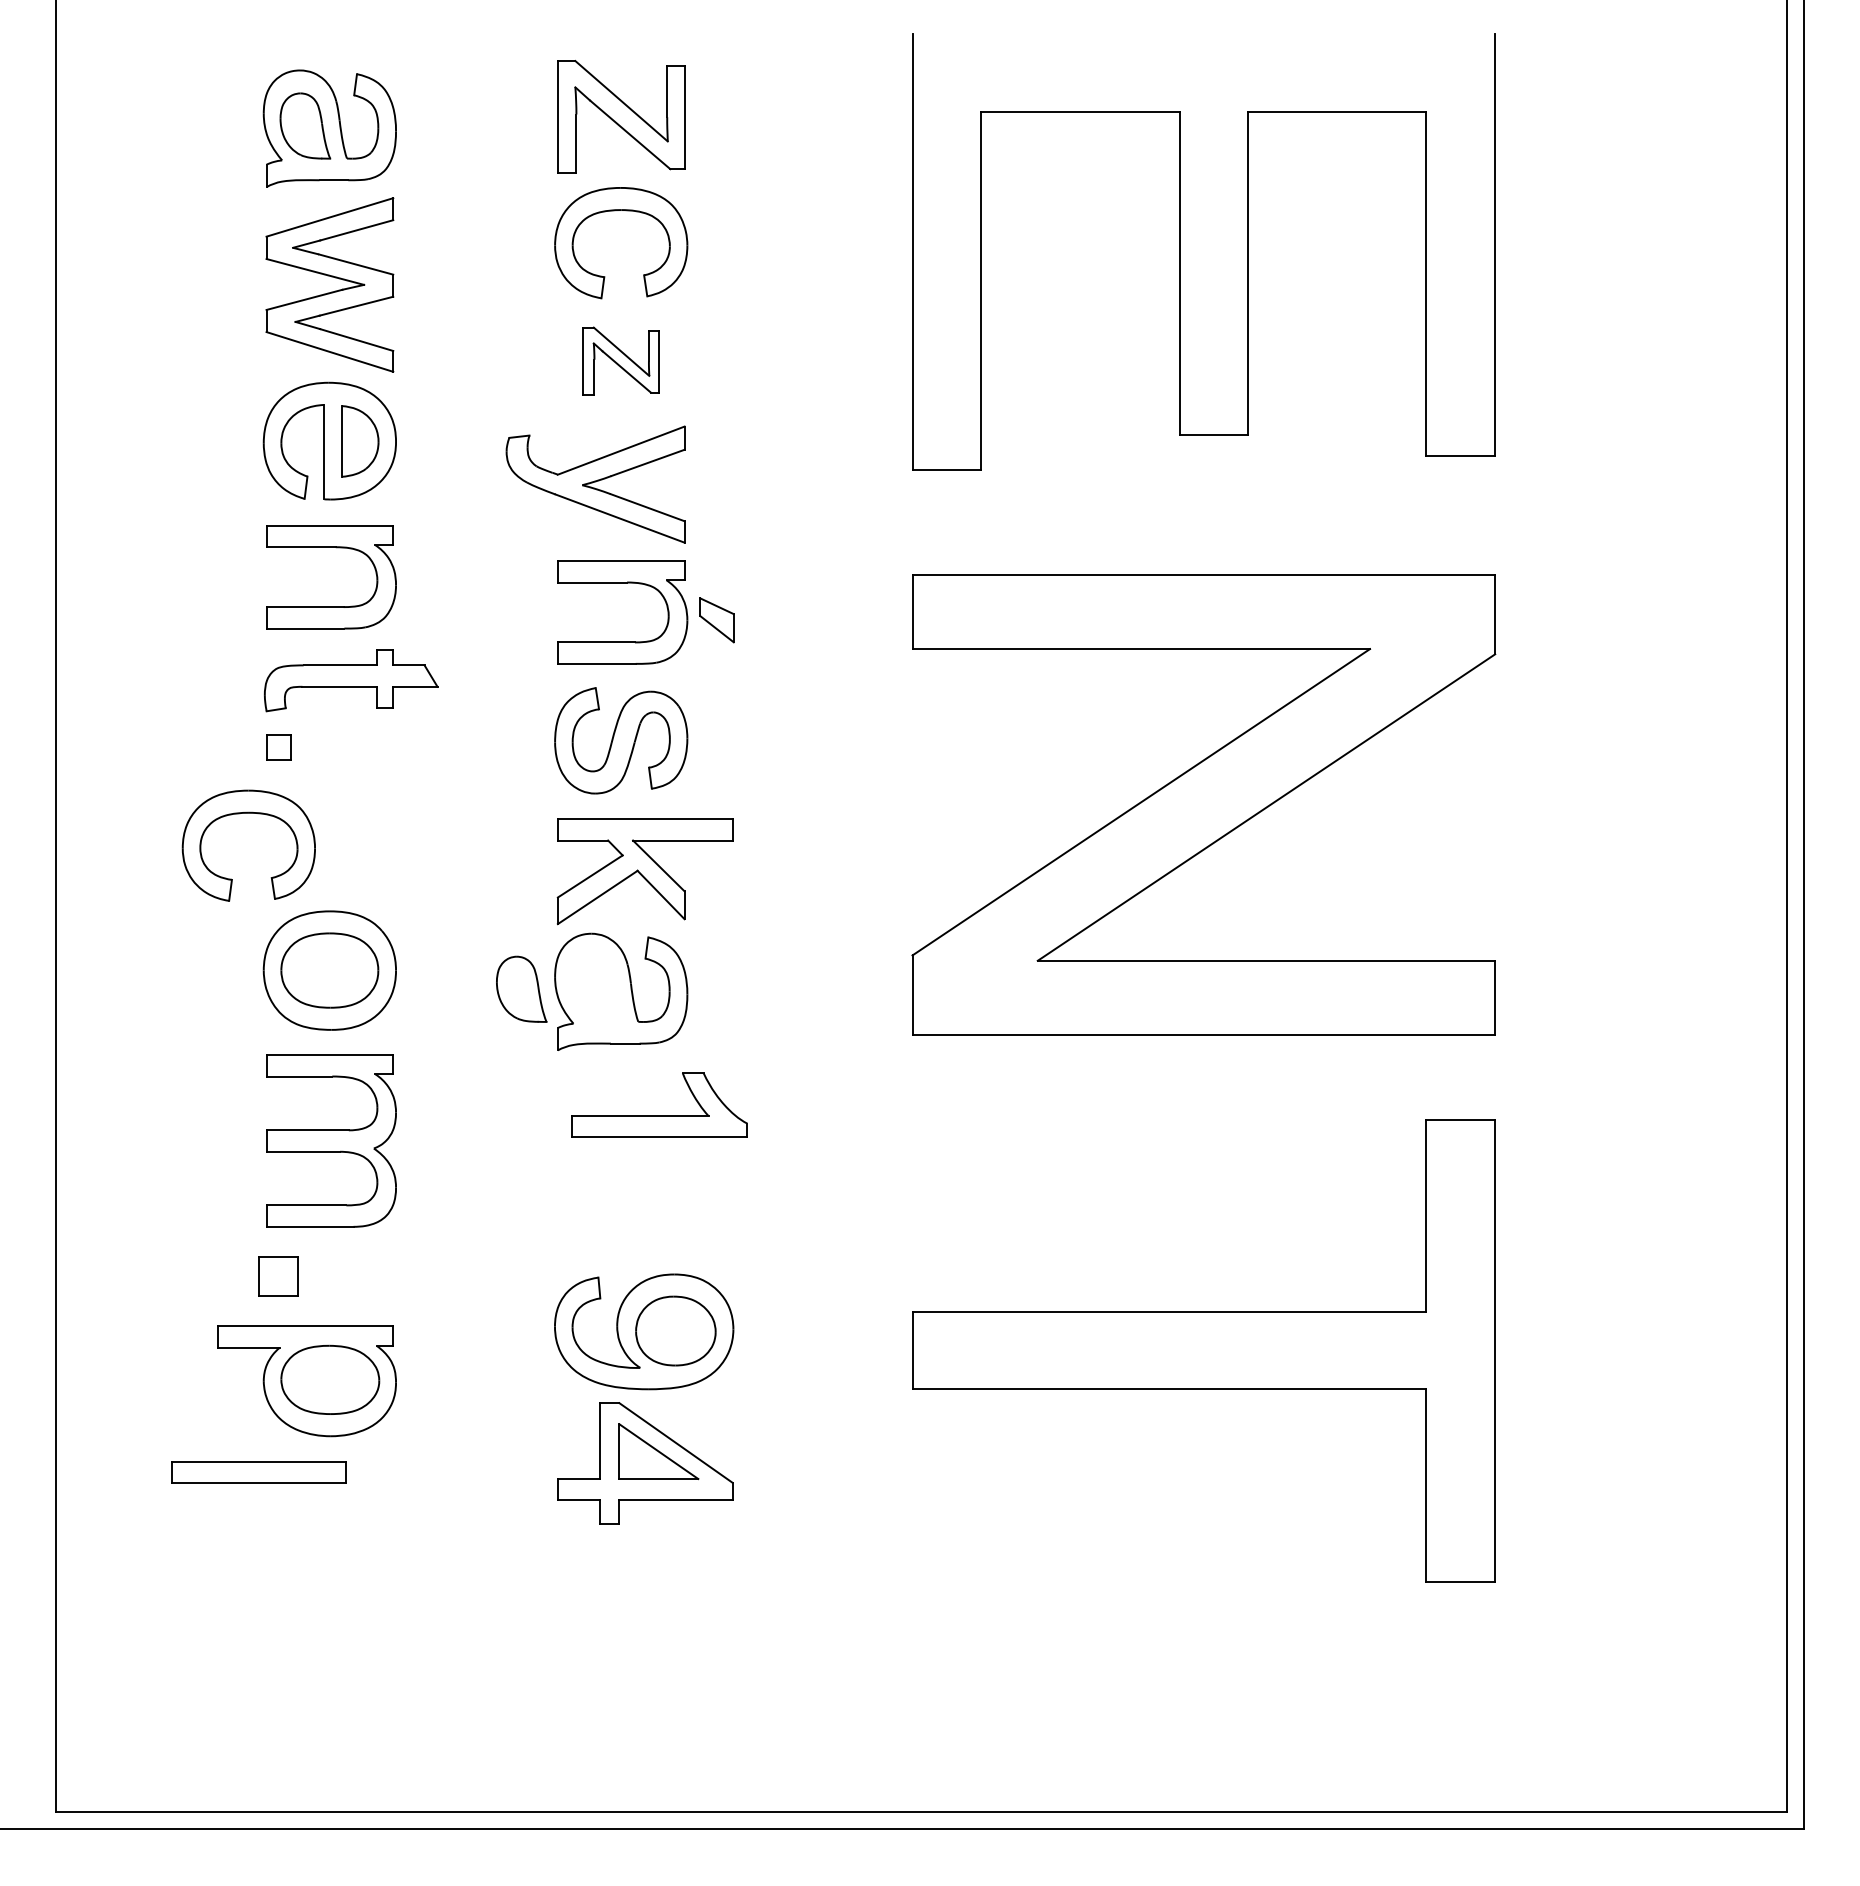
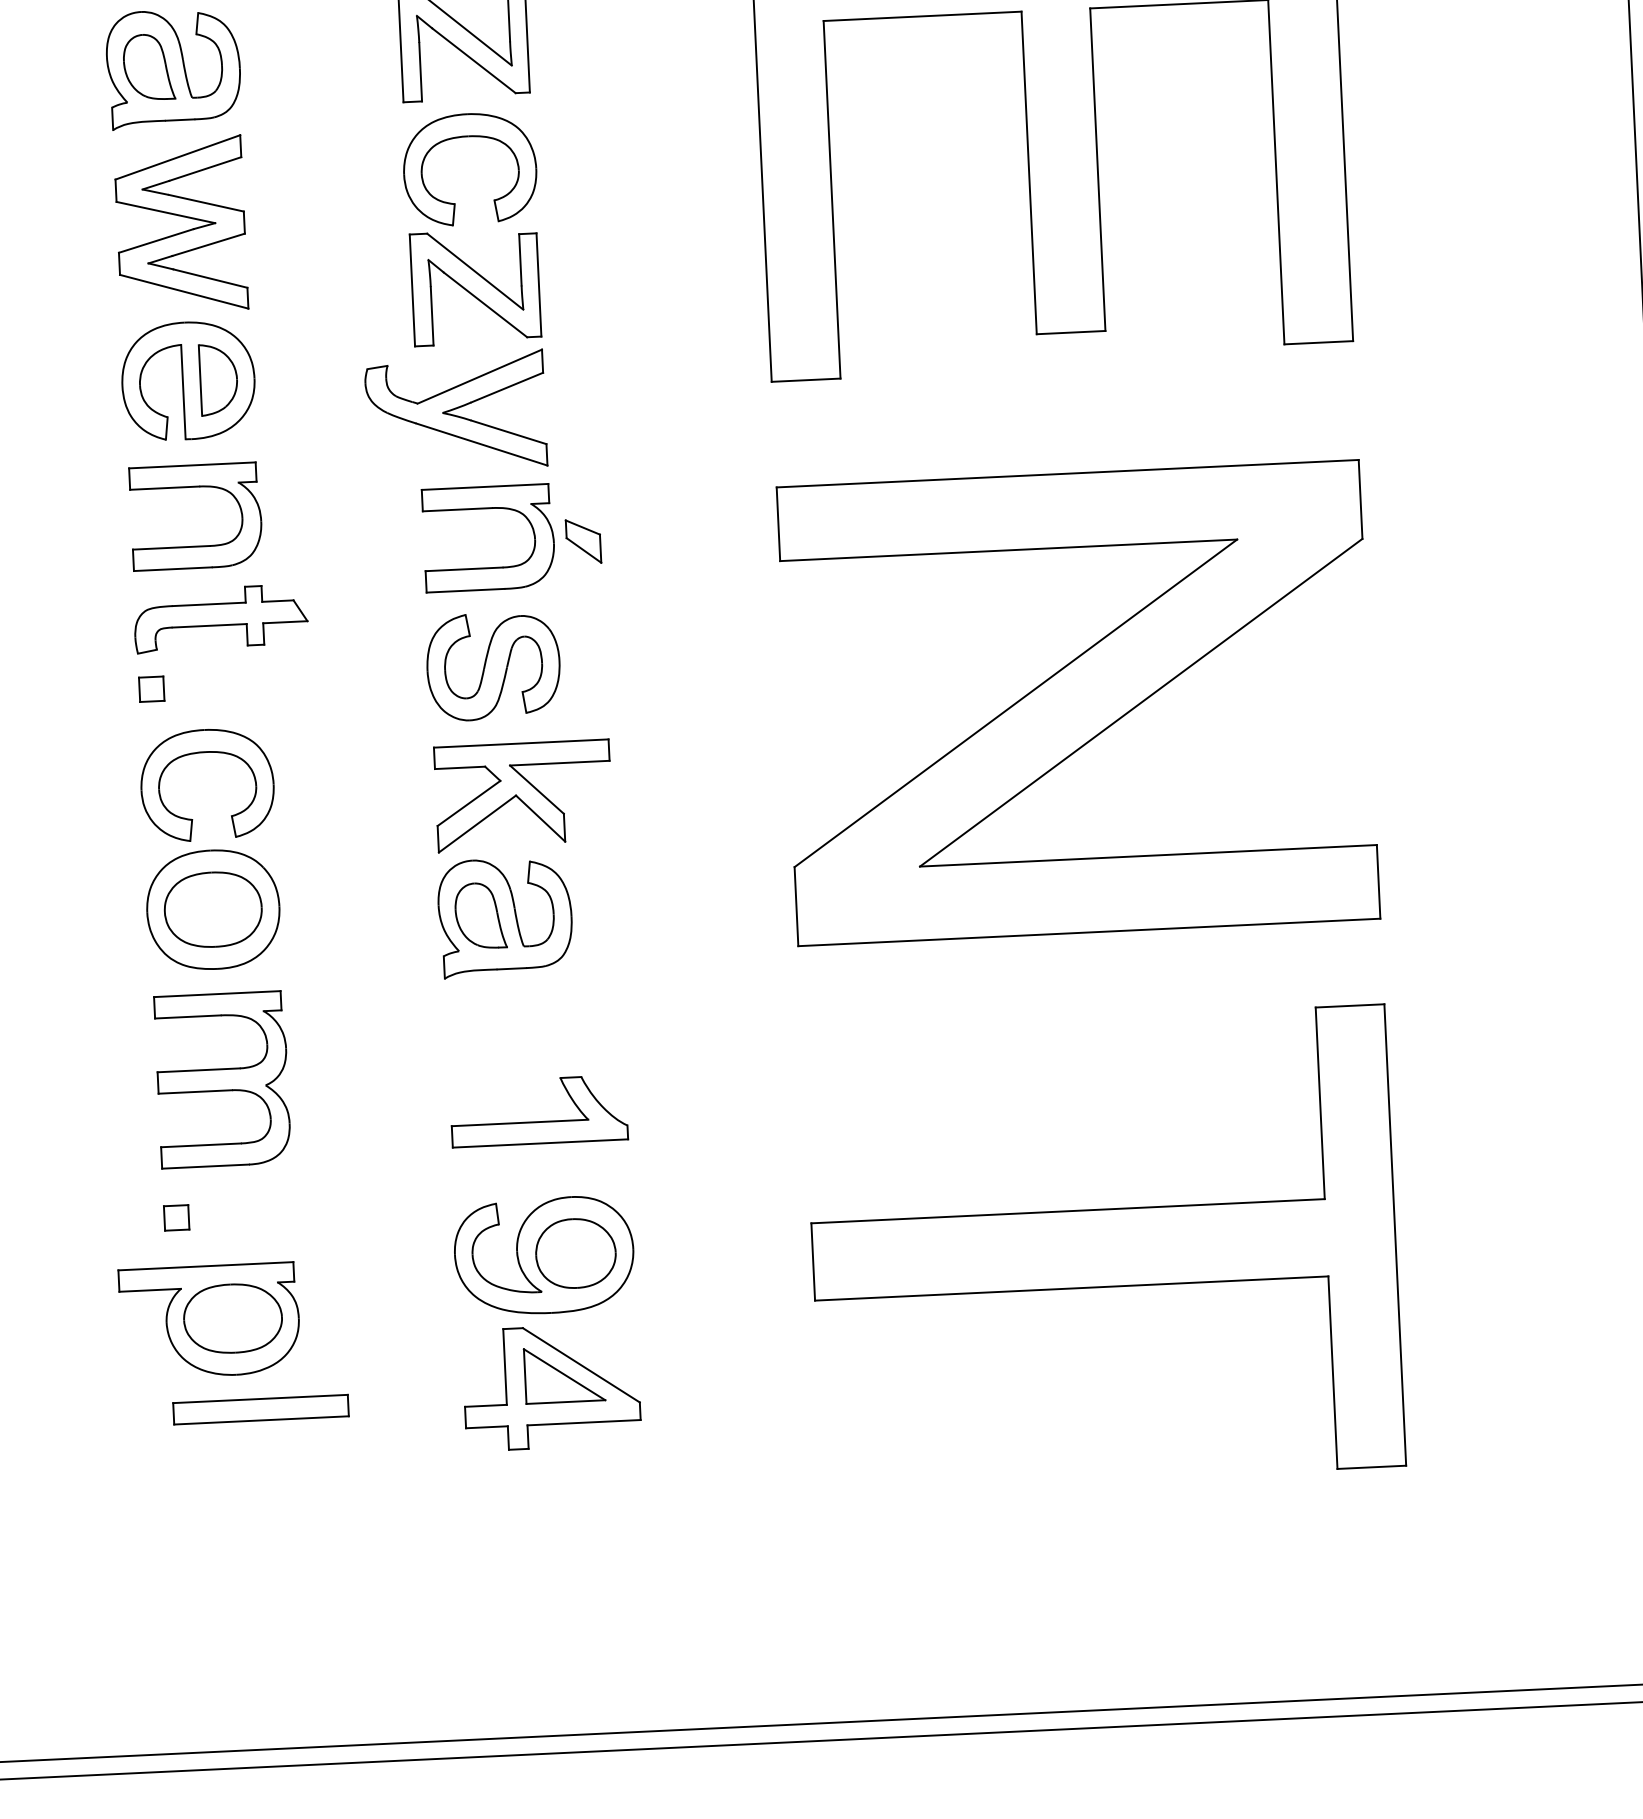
part: (621, 360) -> (475, 286), size x1.67
part: (248, 813) -> (205, 752), moved
part: (521, 988) -> (480, 915), moved
part: (659, 1115) -> (539, 1121), moved
part: (278, 1276) -> (176, 1217), size x0.62
part: (258, 1472) -> (260, 1409), moved

